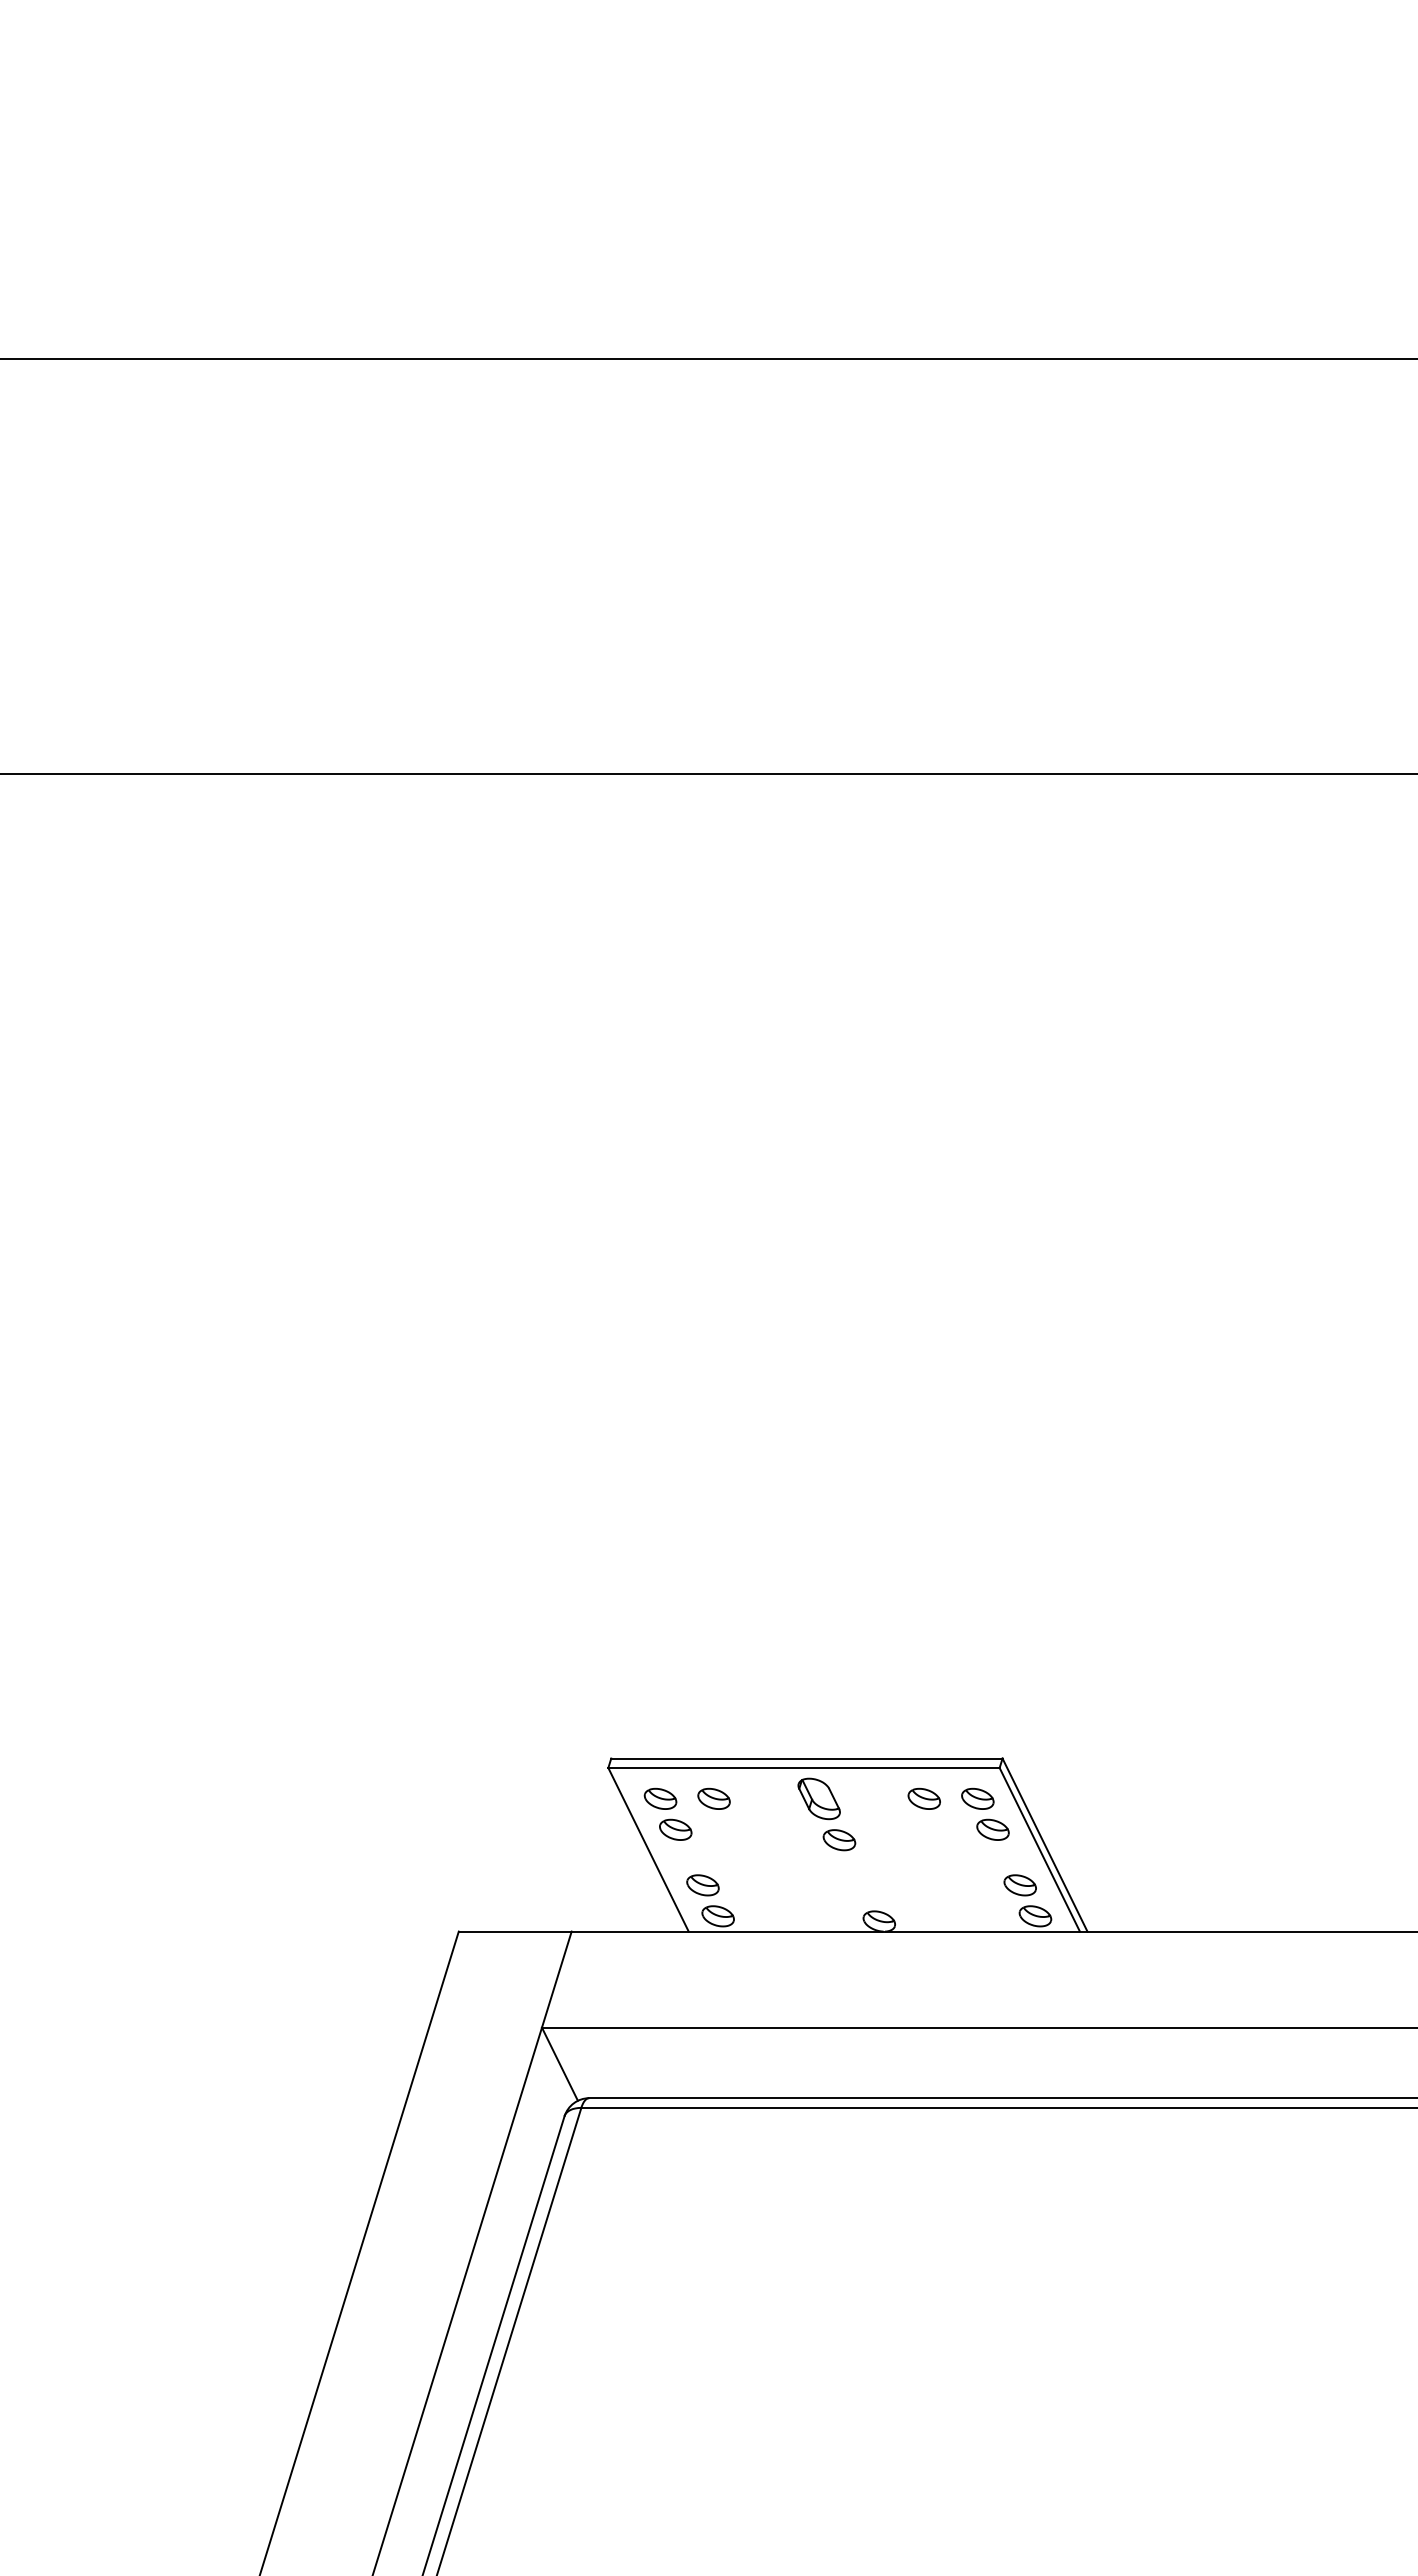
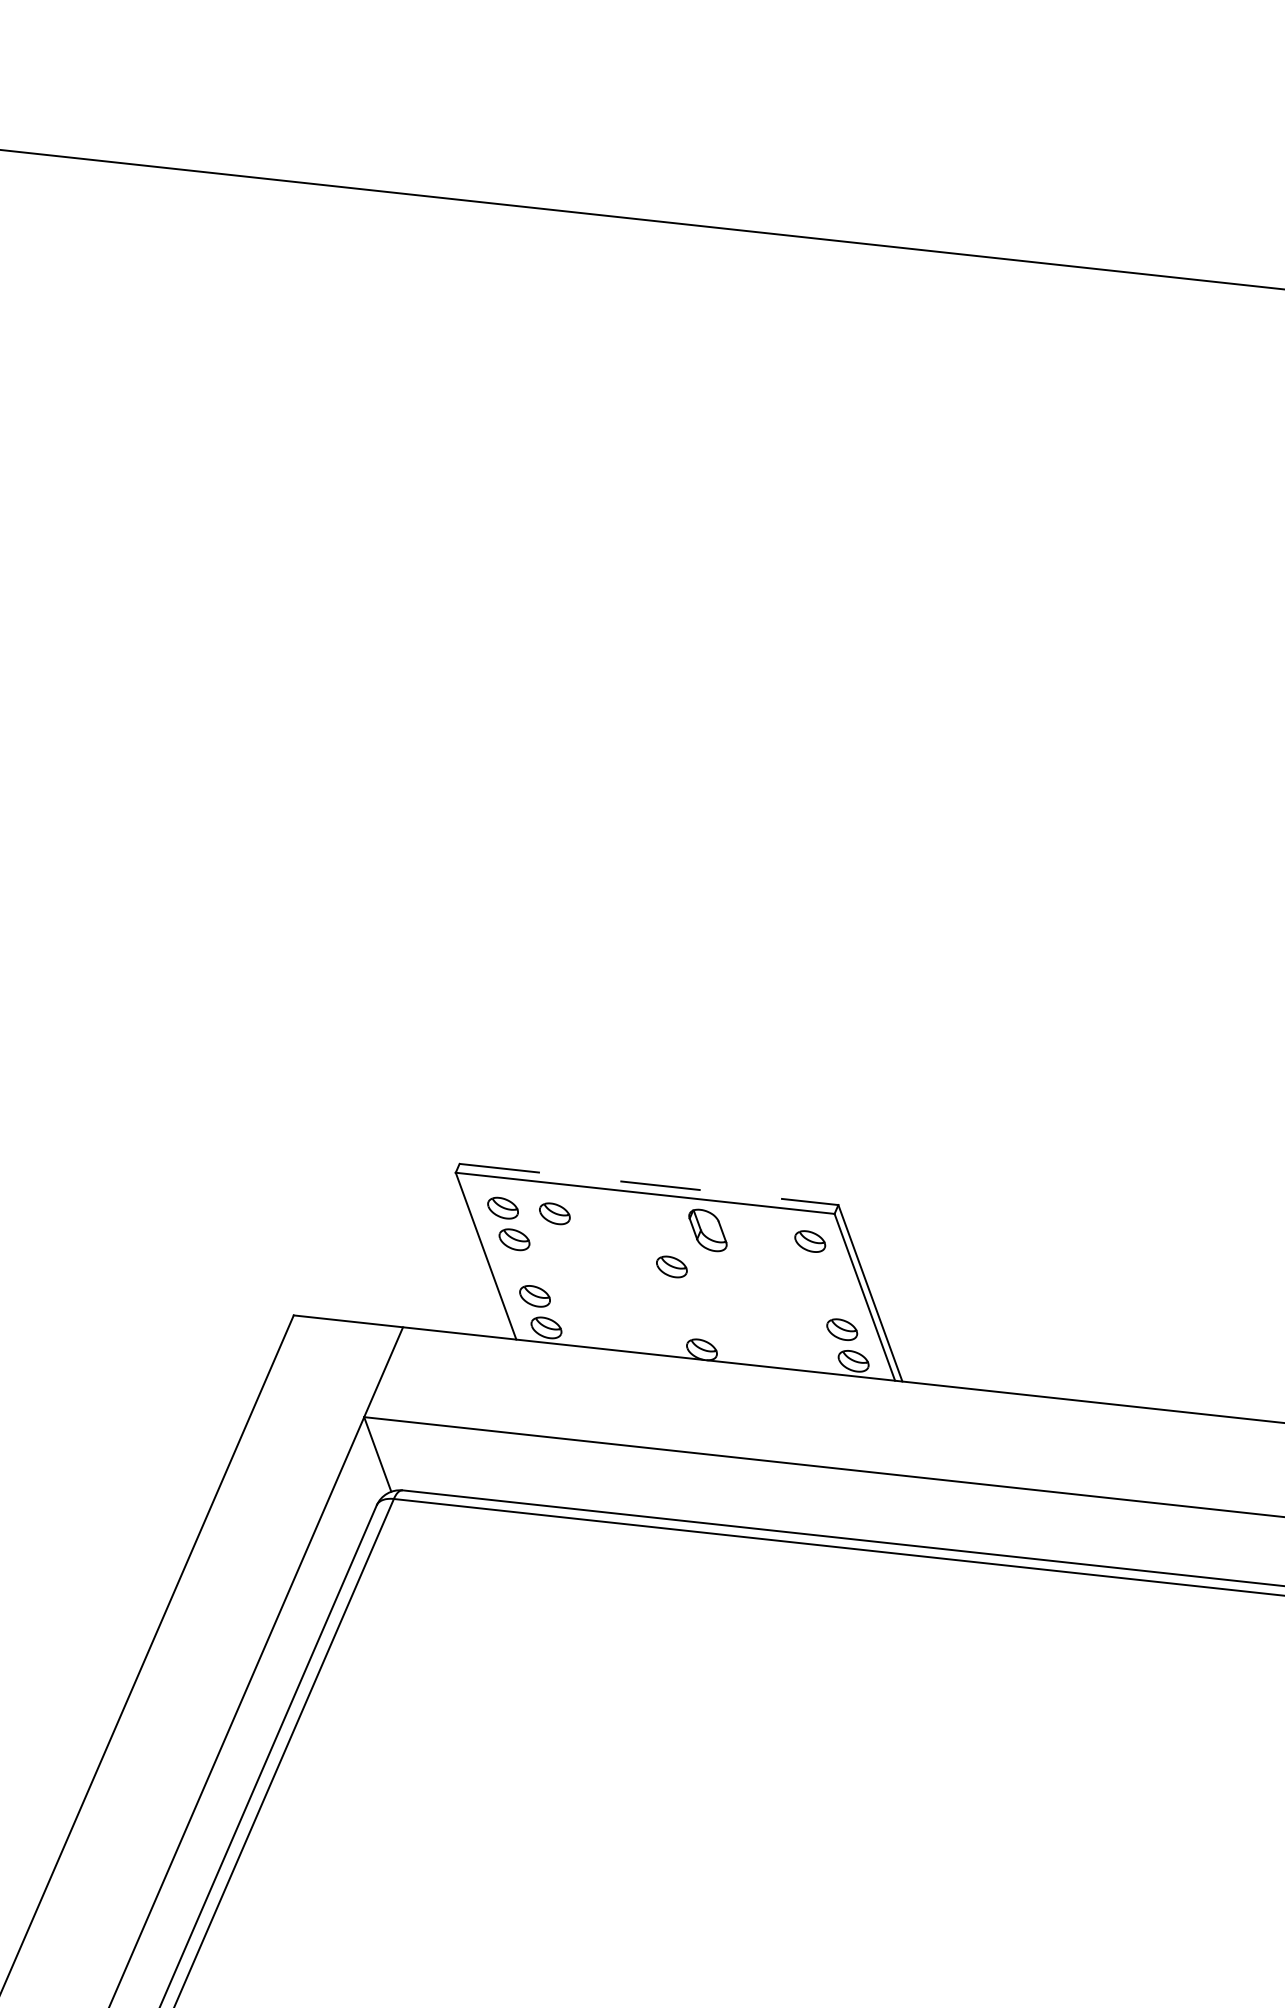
line: (806, 1758) -> (648, 1184), solid -> dashed
part: (818, 1798) -> (707, 1229), moved
part: (923, 1798) -> (757, 1235), removed
part: (992, 1829) -> (821, 1272), removed

